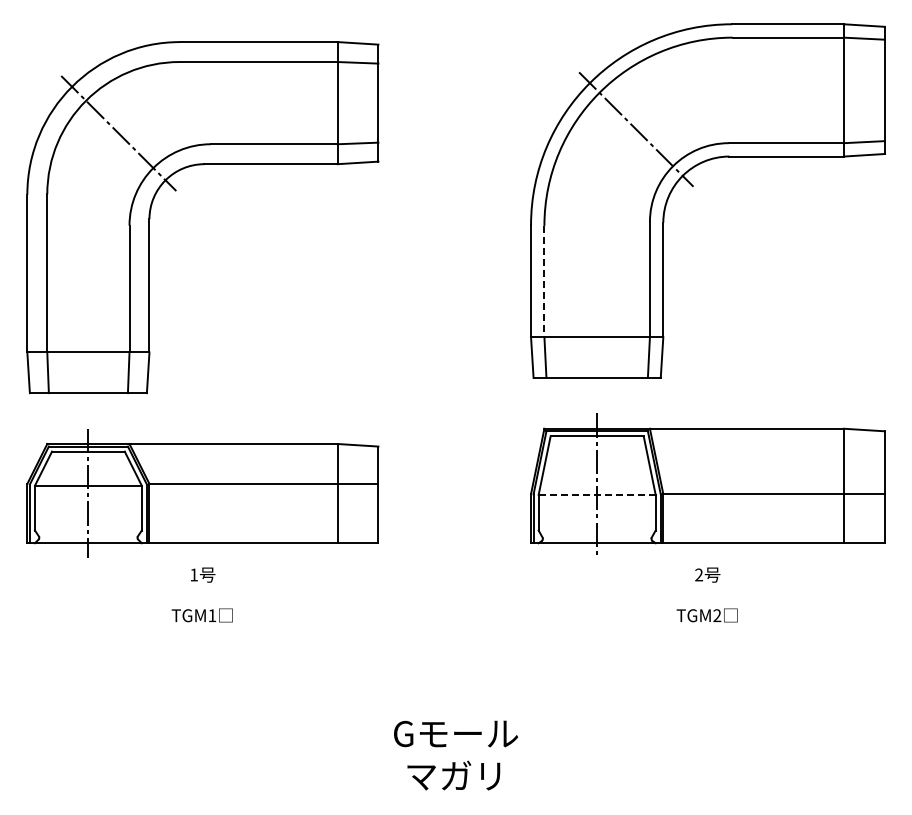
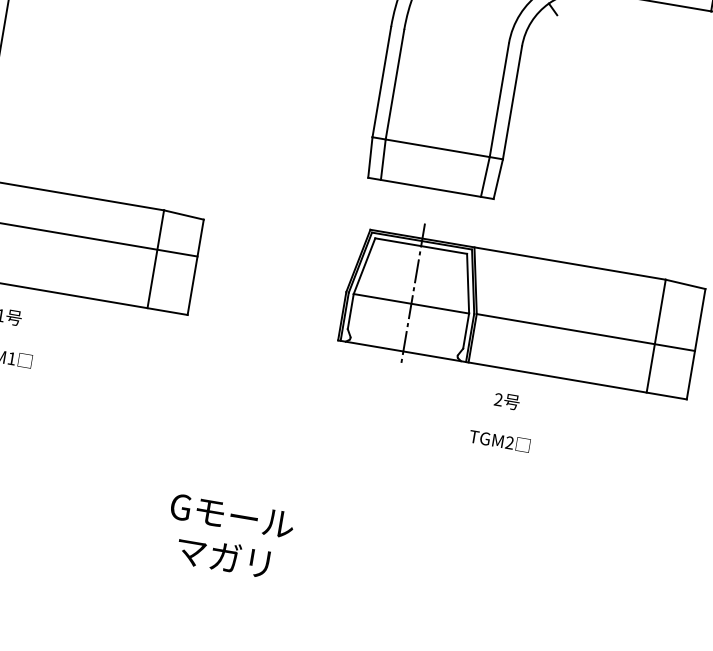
line: (544, 281) -> (395, 84), dashed -> solid
line: (597, 494) -> (411, 303), dashed -> solid

